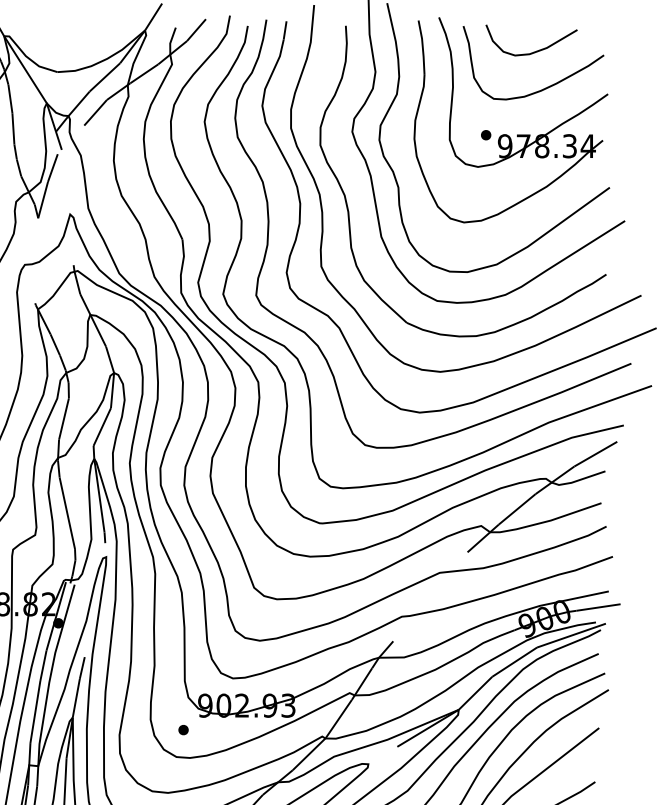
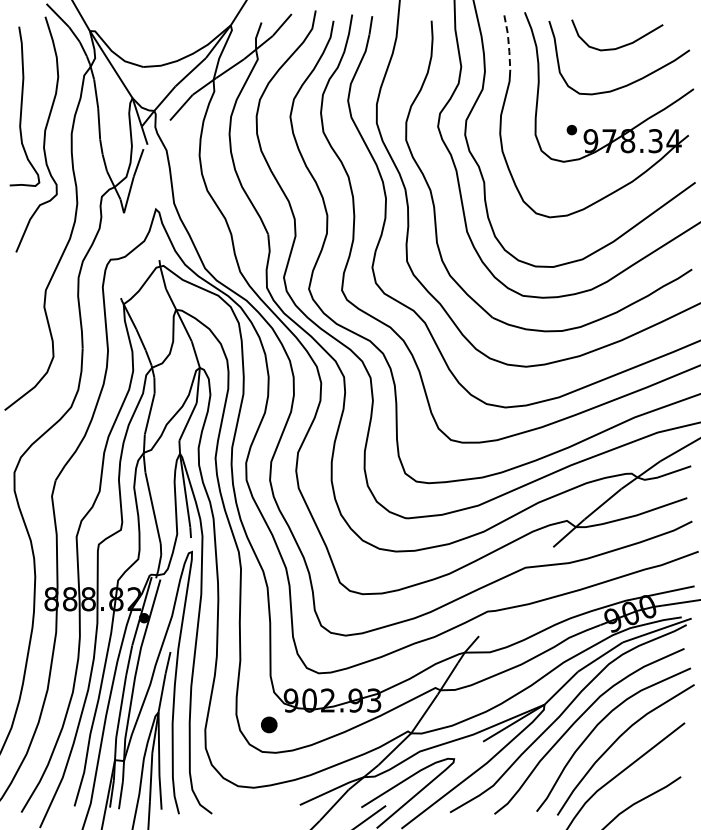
line: (422, 48) -> (508, 43), solid -> dashed
part: (183, 729) -> (269, 724), size x1.6

